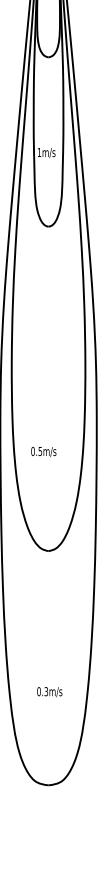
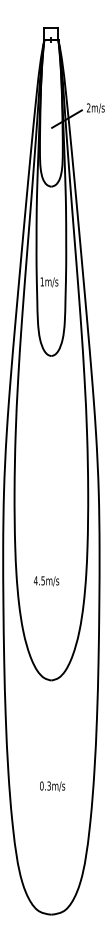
text: (32, 451) -> (35, 580), 0.5m/s -> 4.5m/s
text: (49, 692) -> (52, 786), moved

